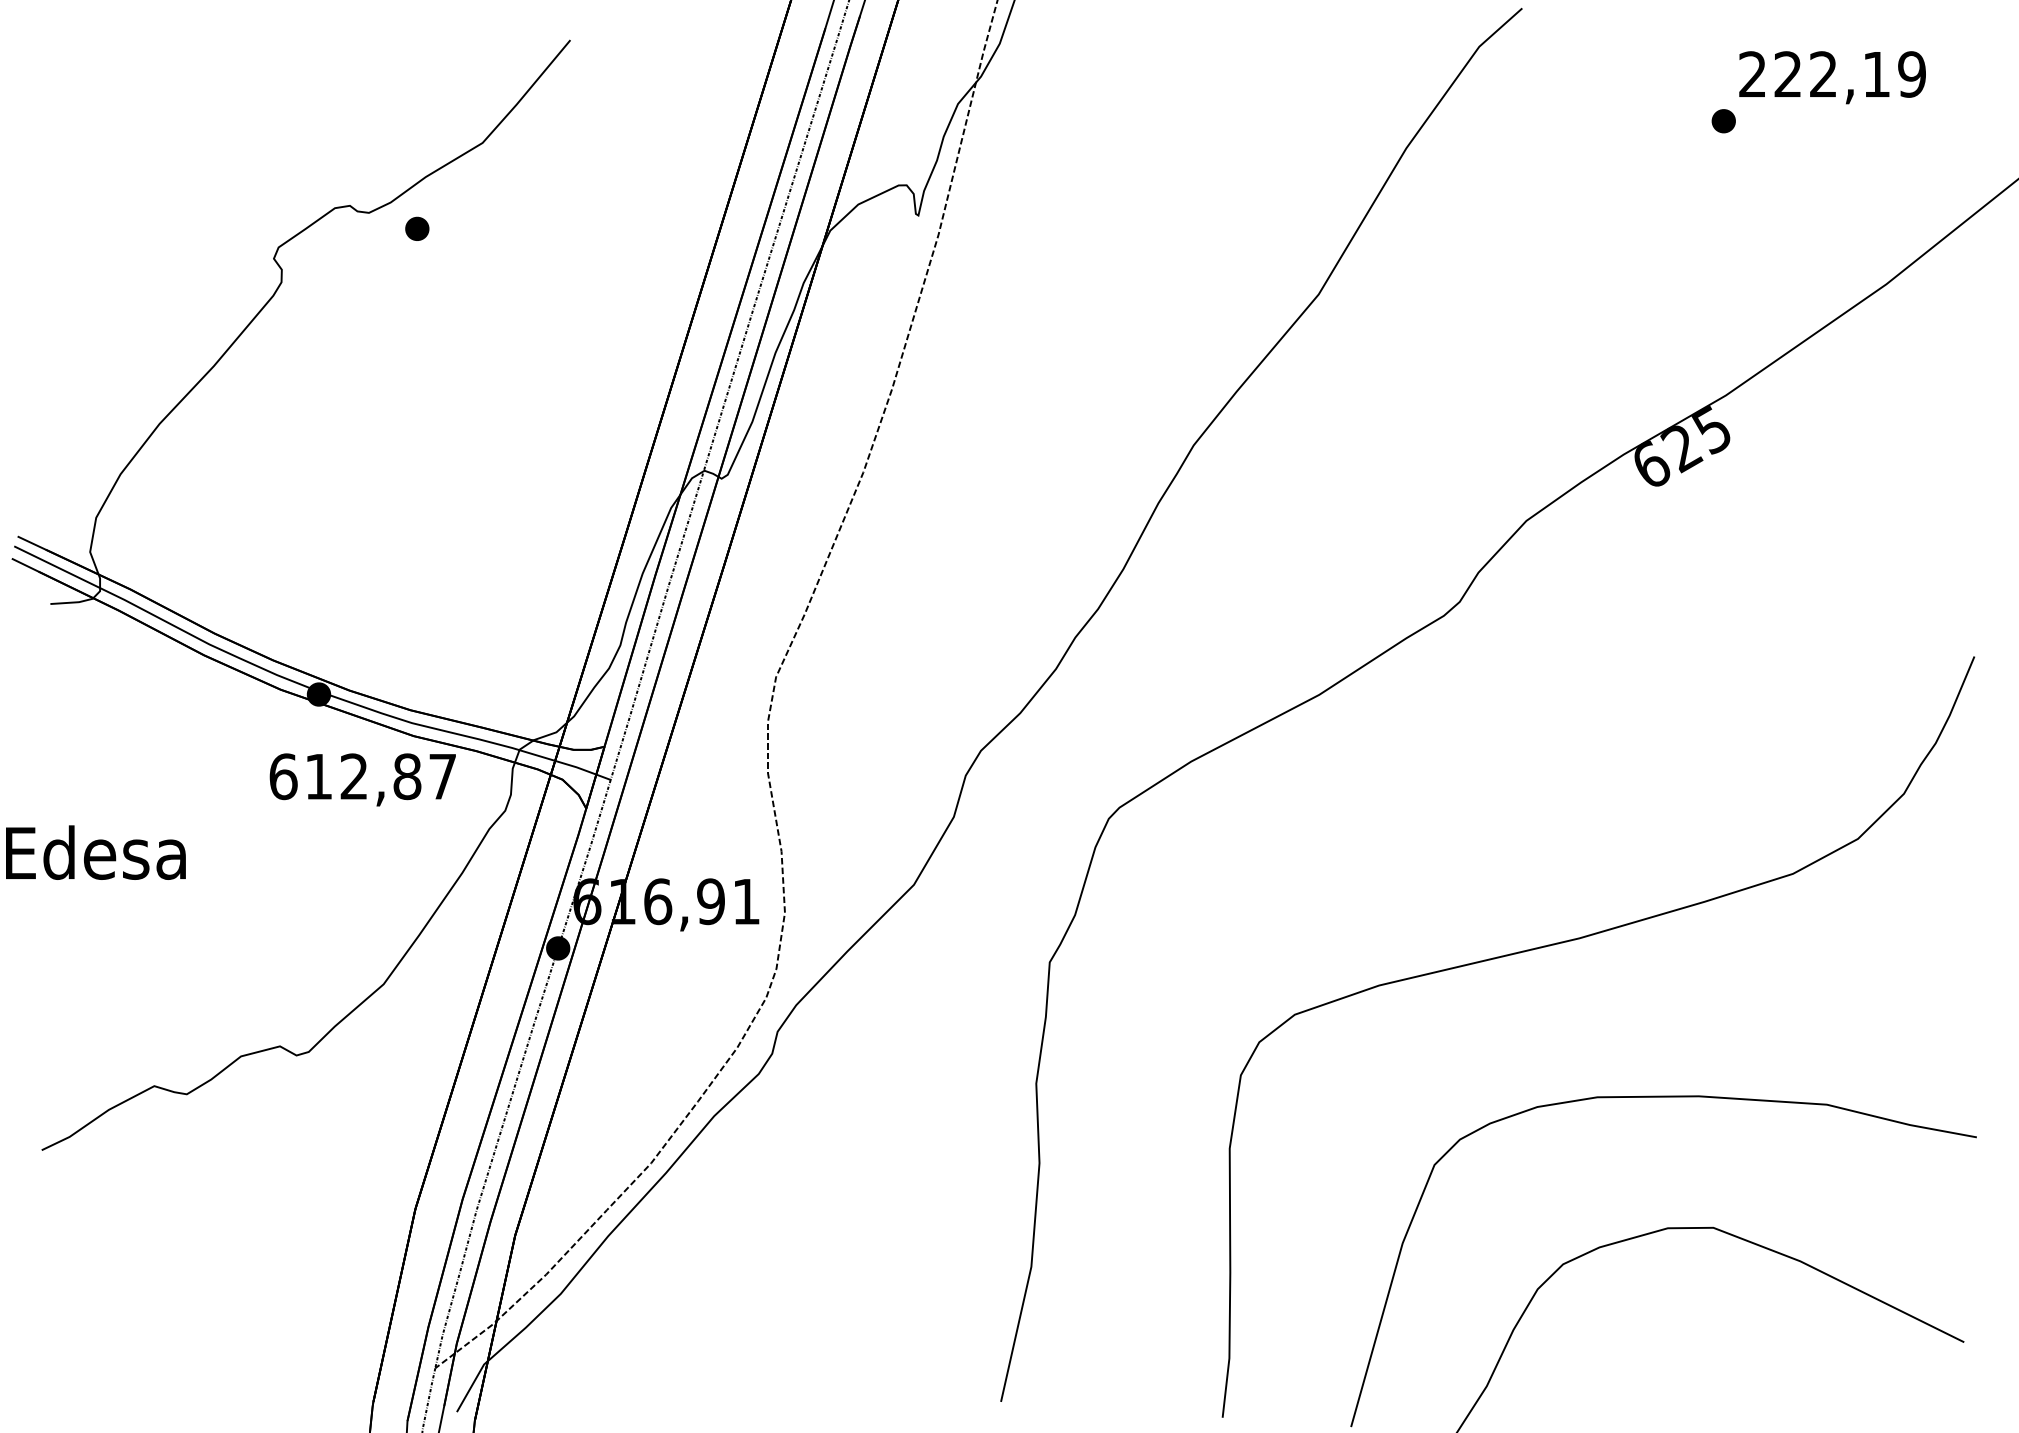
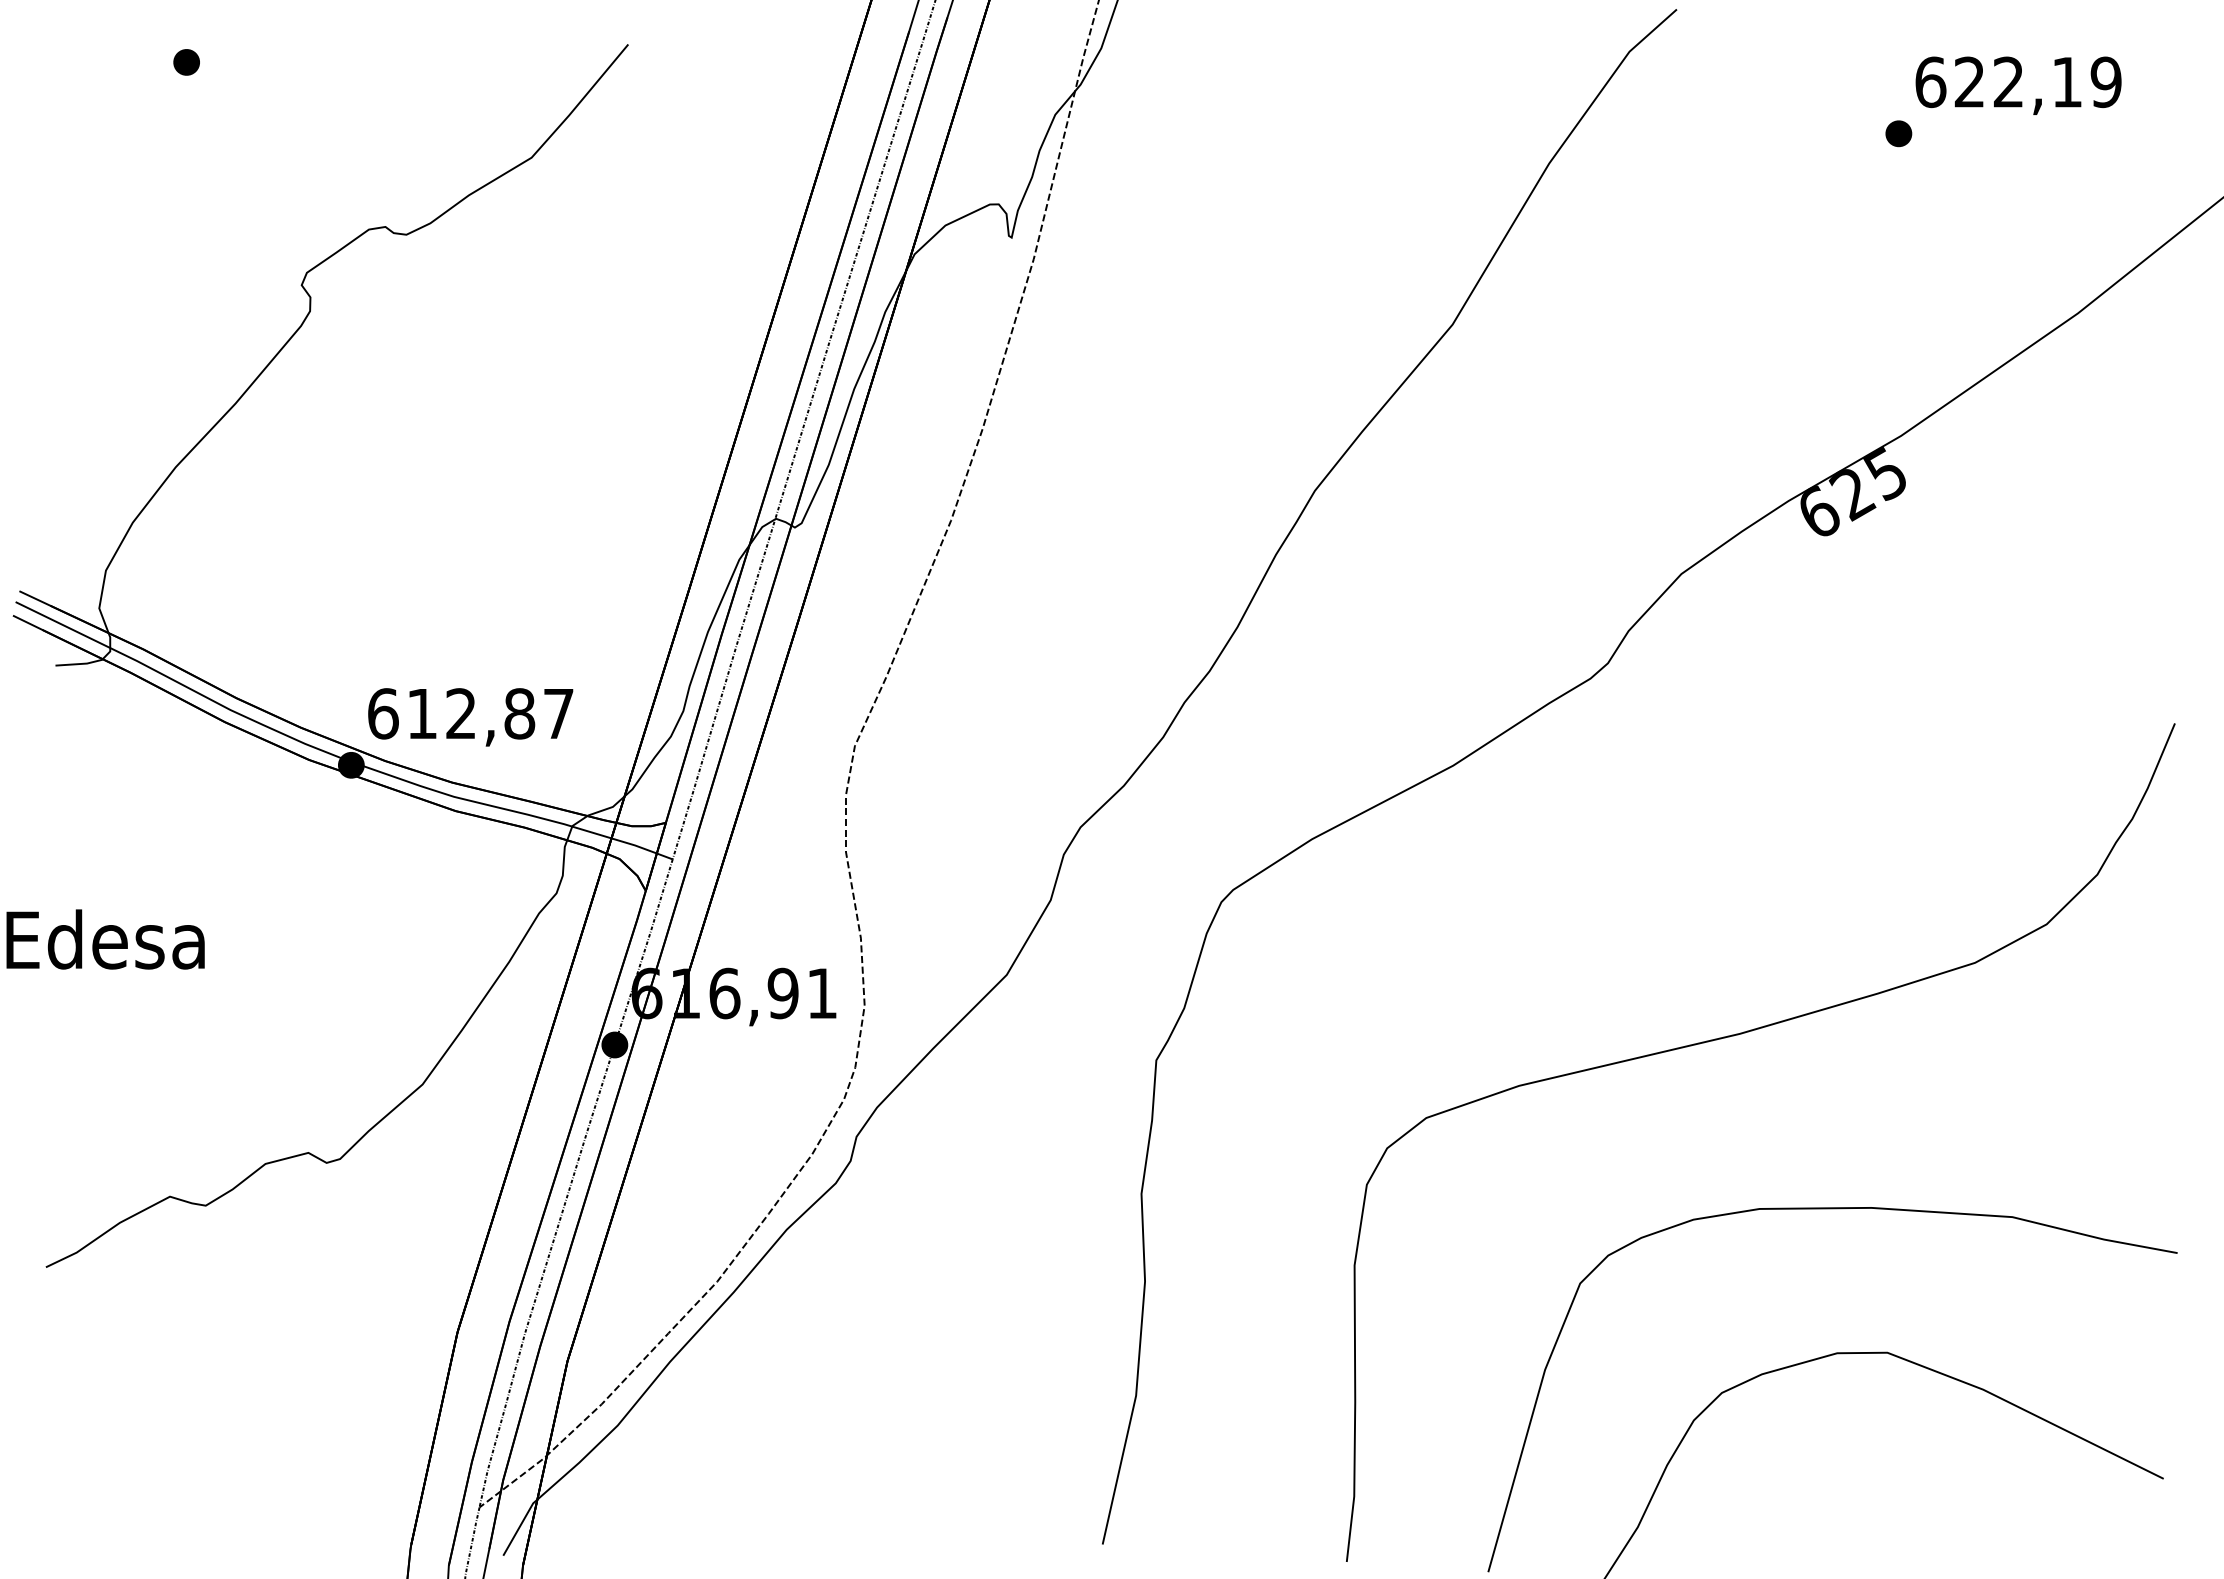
text: (1752, 74) -> (1930, 82), 222,19 -> 622,19
part: (417, 229) -> (186, 62), moved
text: (362, 780) -> (470, 717), moved

